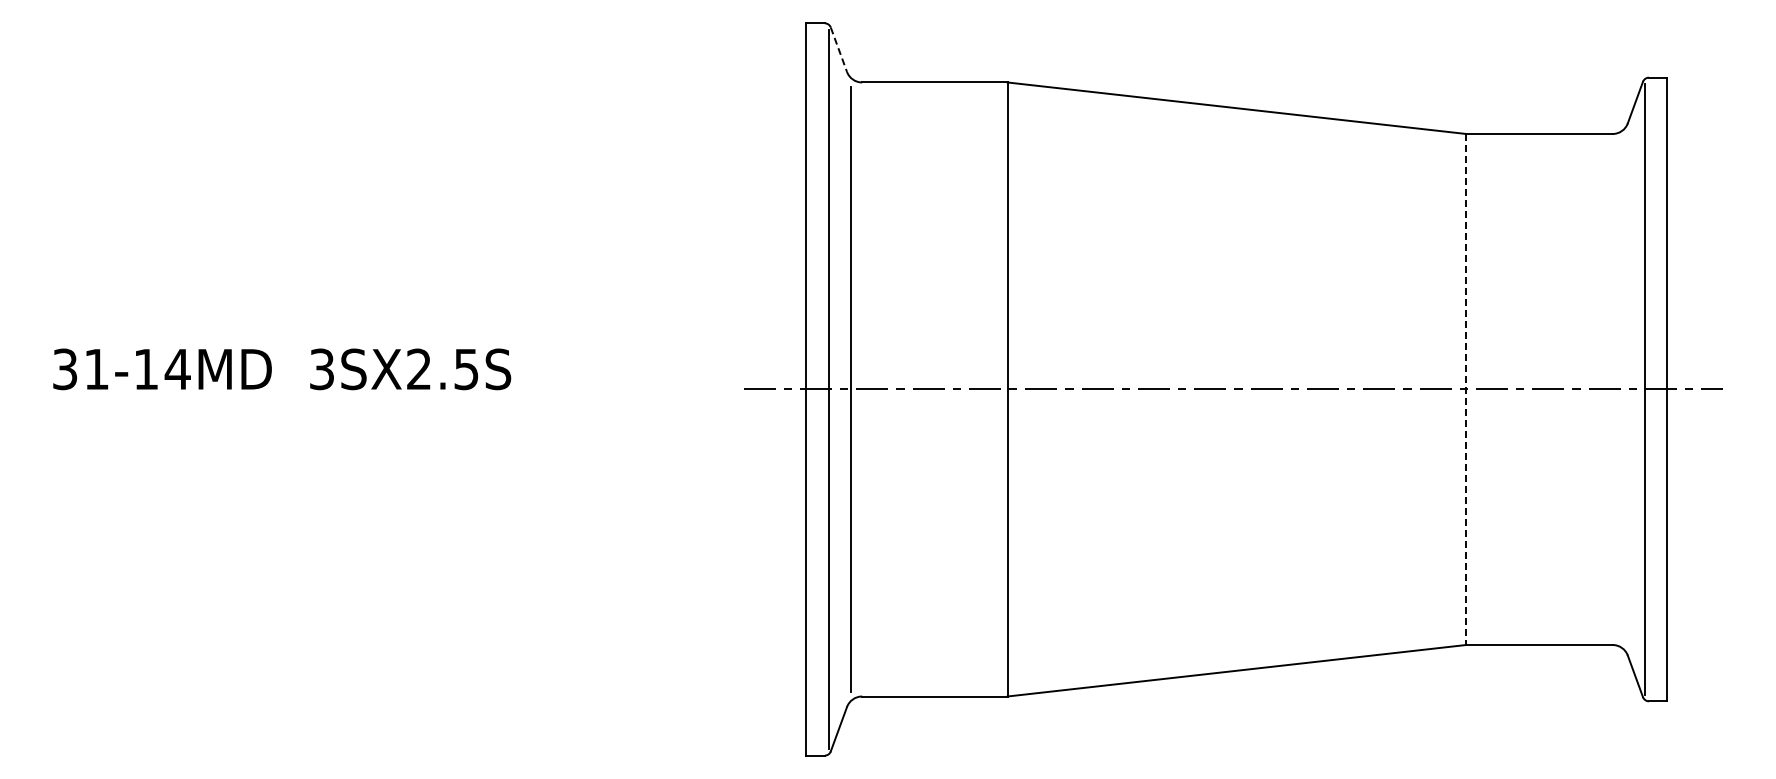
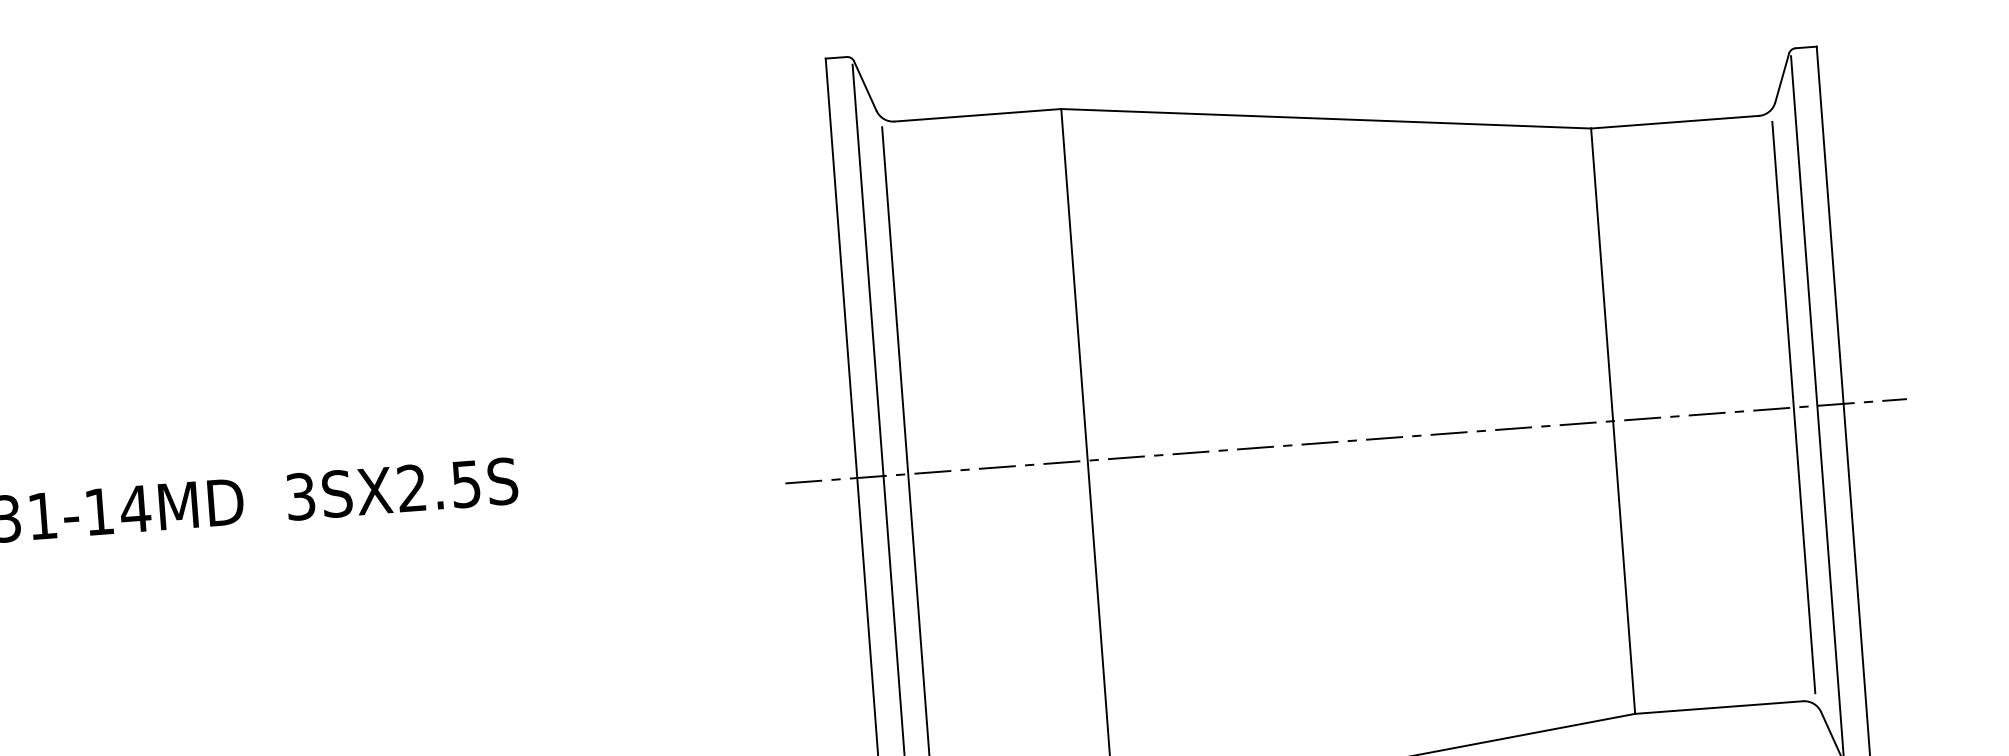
line: (838, 49) -> (864, 85), dashed -> solid
line: (1466, 389) -> (1613, 421), dashed -> solid
line: (1623, 389) -> (1793, 407), added

